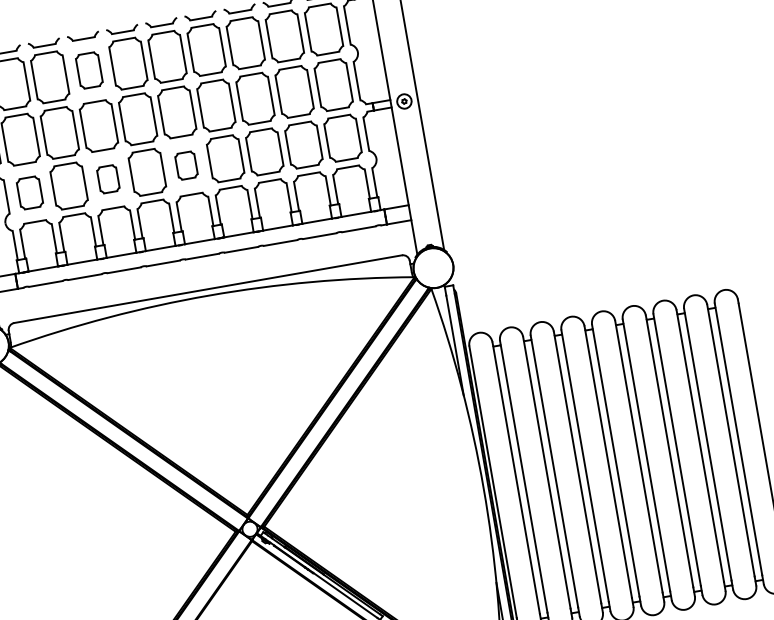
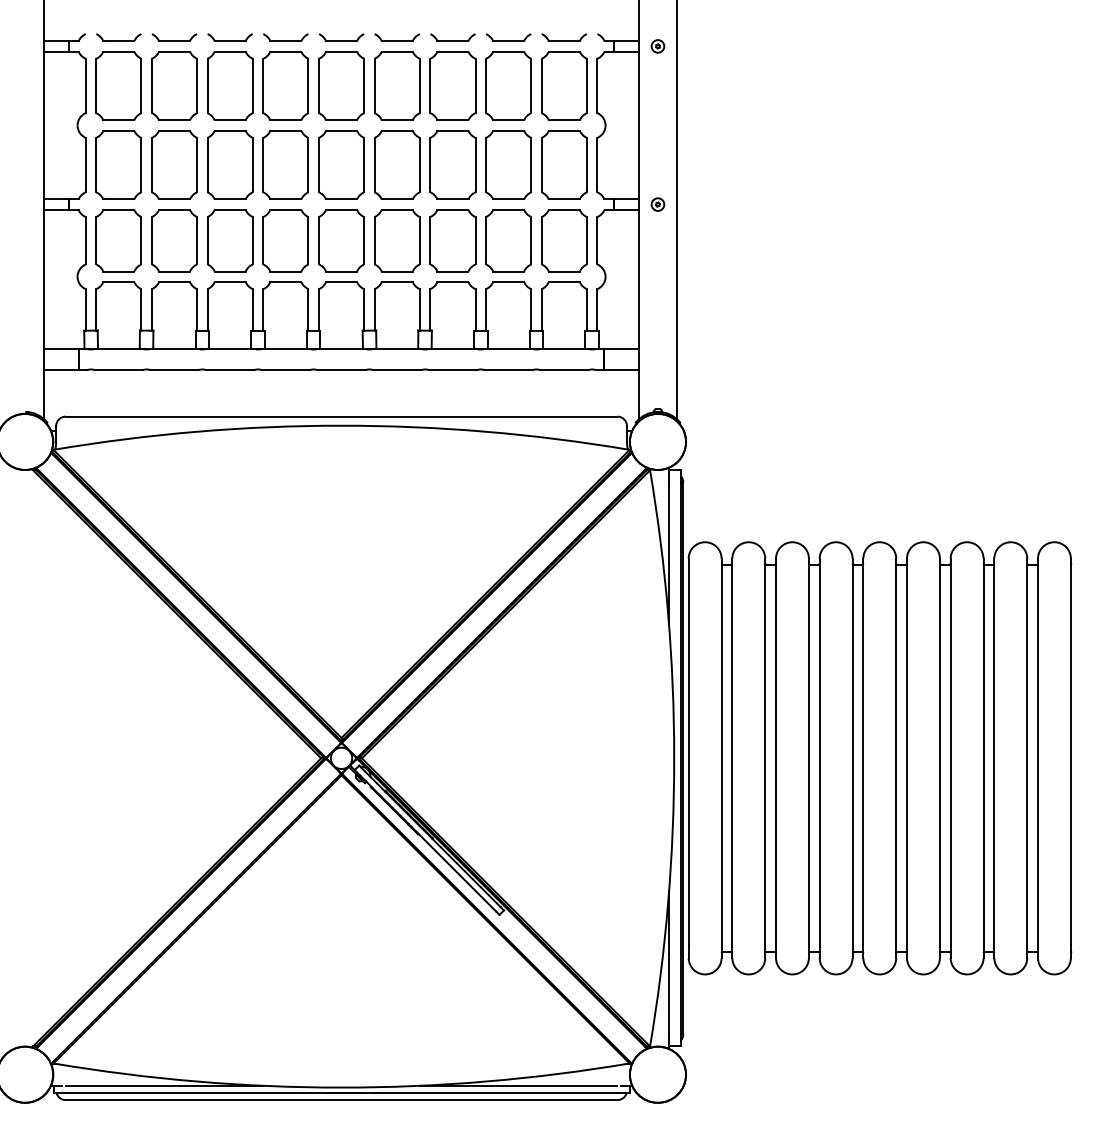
part: (89, 70) -> (230, 85), size x1.43
part: (404, 101) -> (657, 204), size x0.62
part: (186, 165) -> (341, 240), size x1.67
part: (108, 179) -> (230, 240), size x1.67
part: (29, 192) -> (118, 240), size x1.43

